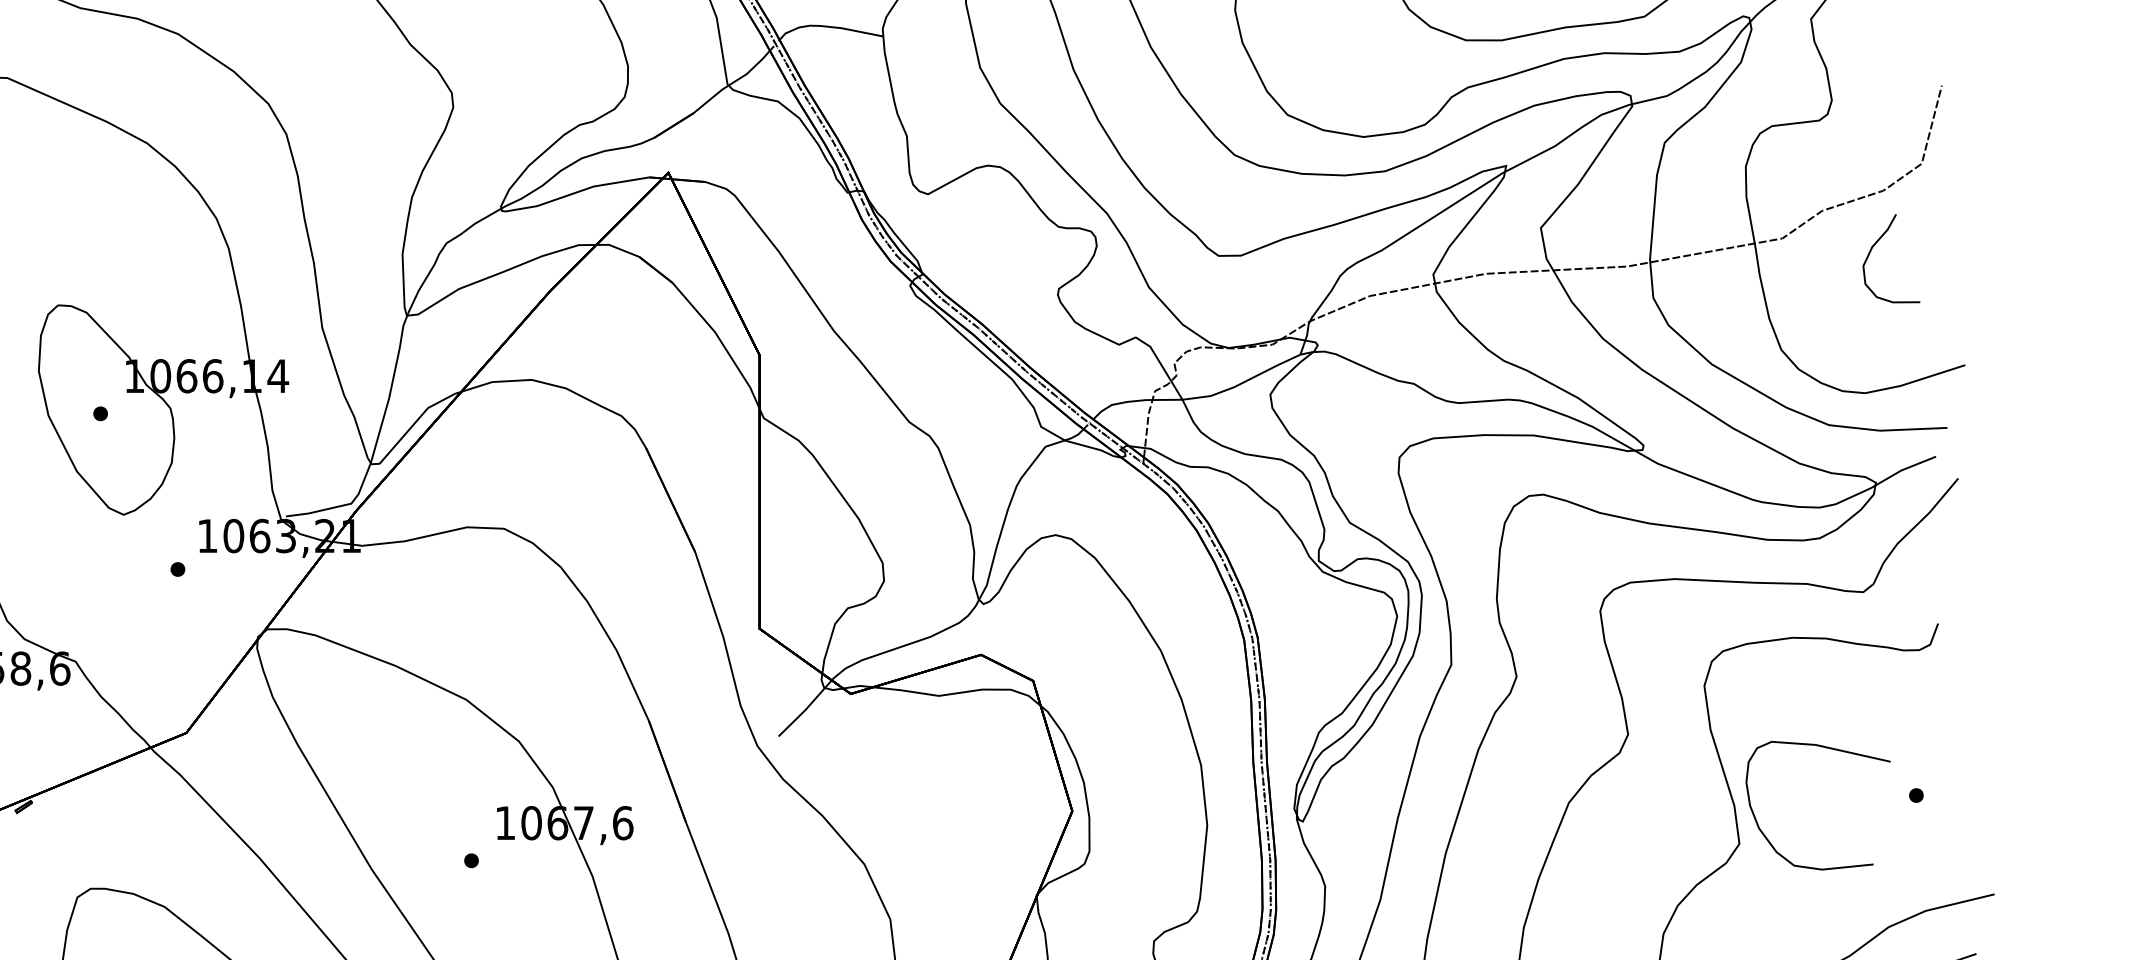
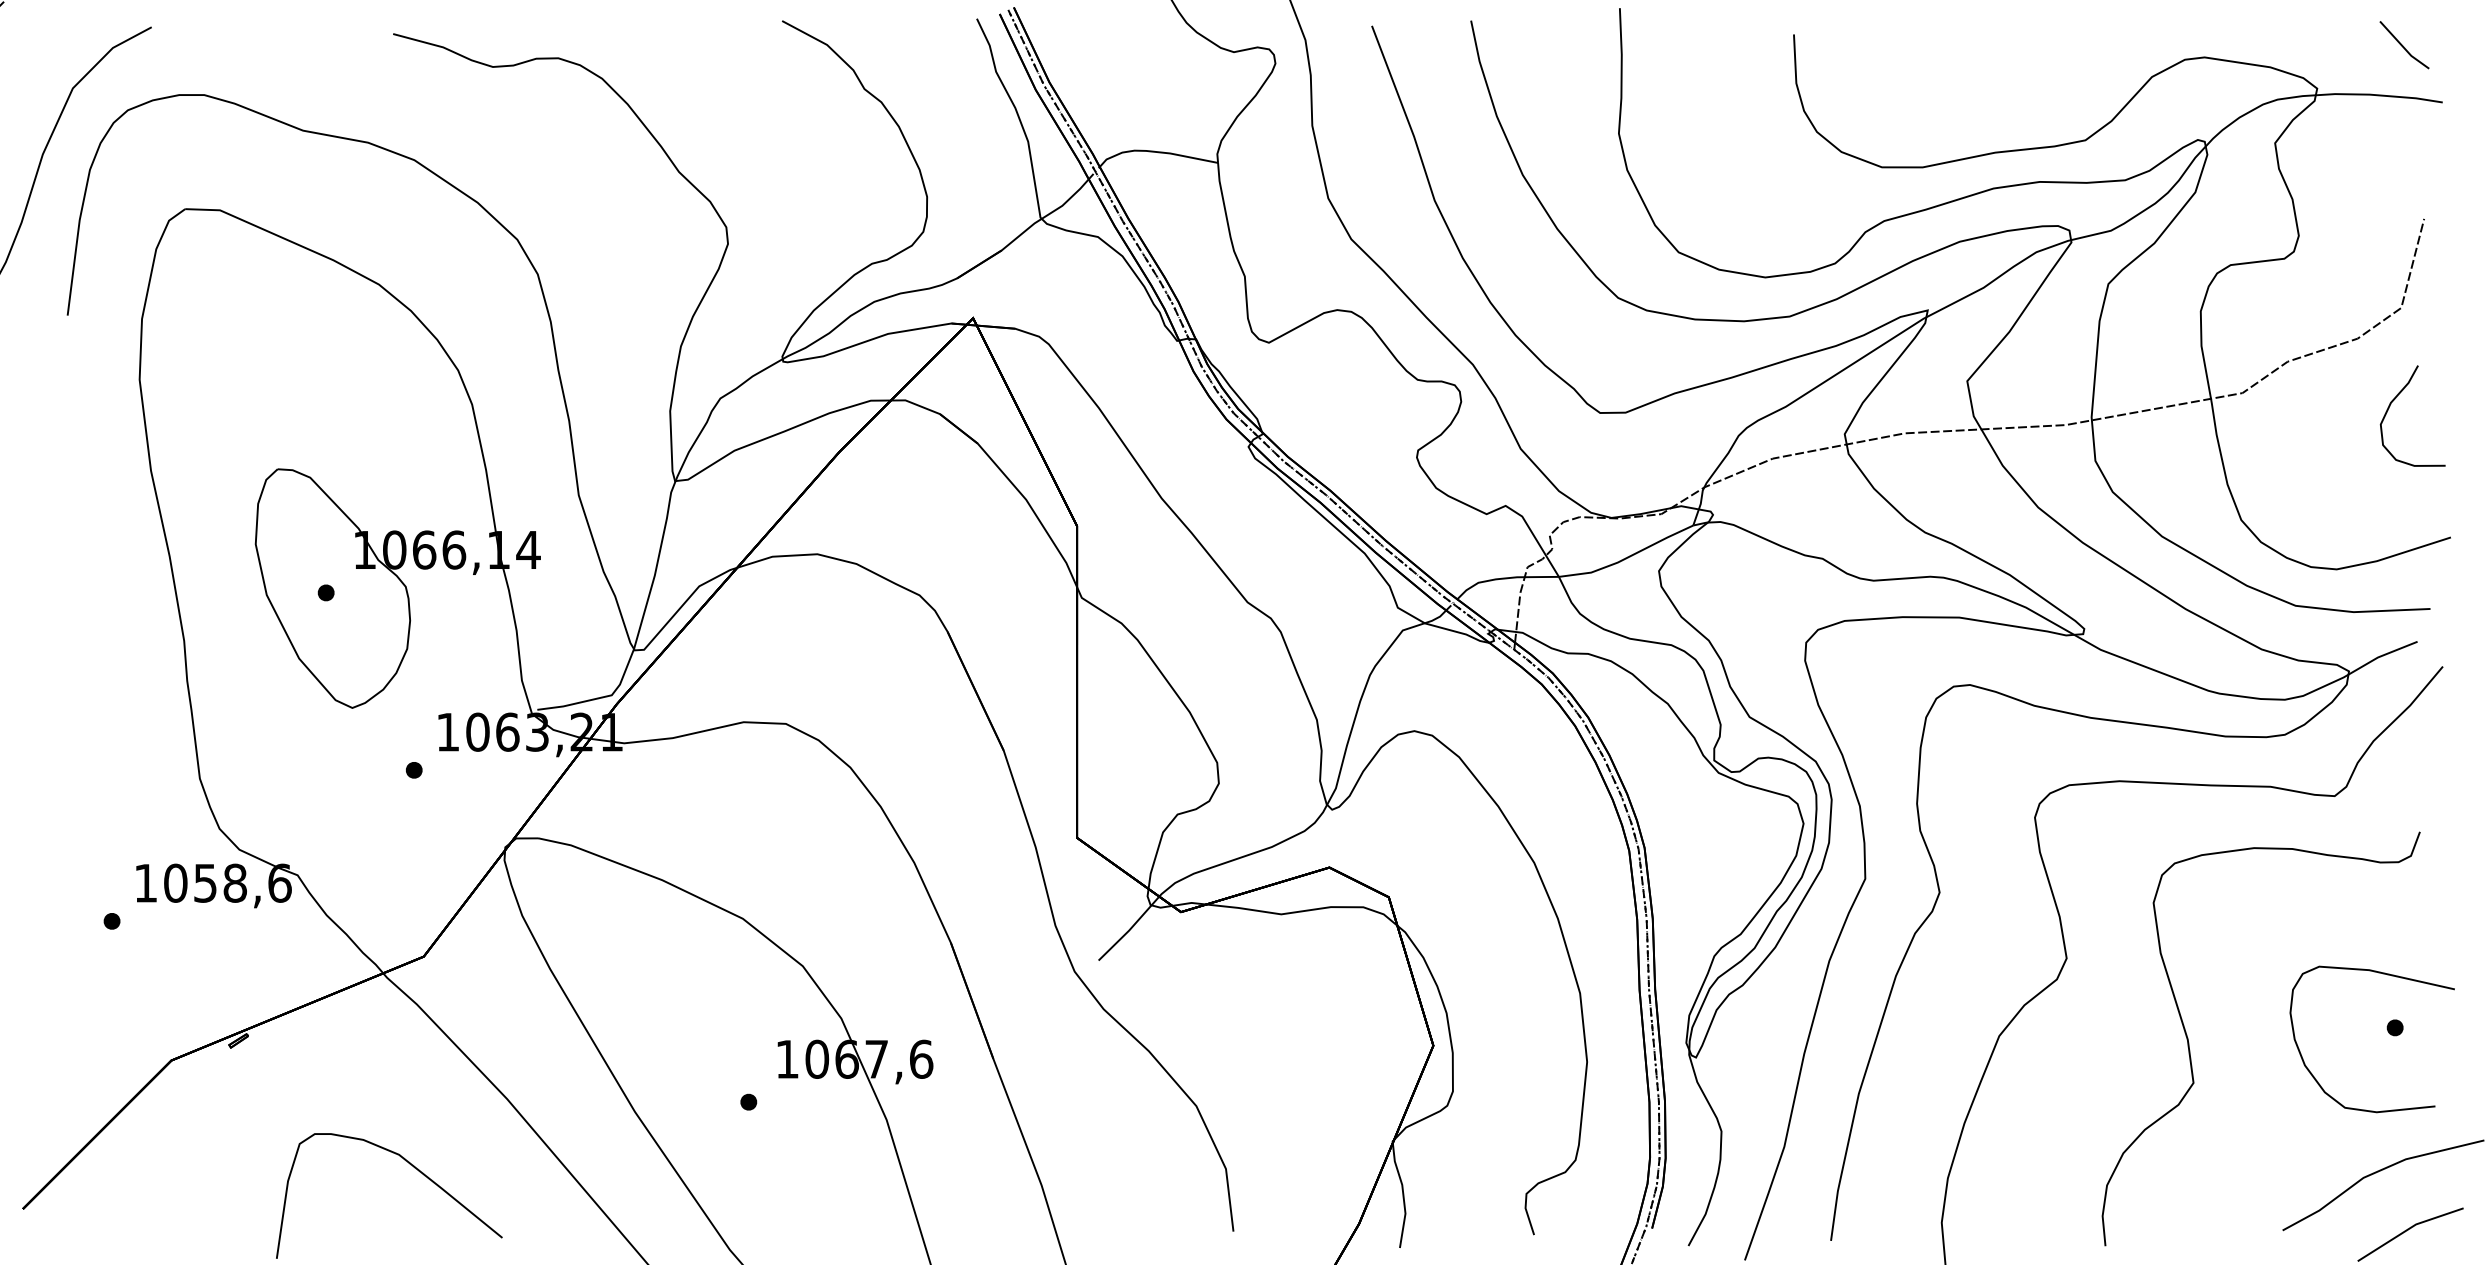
curve: (1877, 243) -> (2396, 398), moved
curve: (1827, 748) -> (2382, 974), moved

